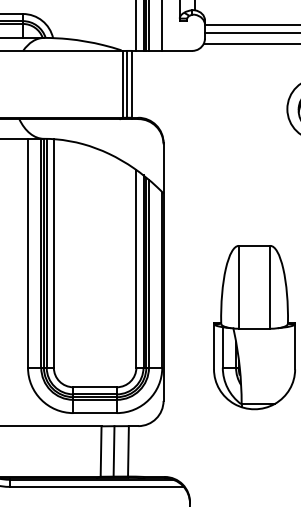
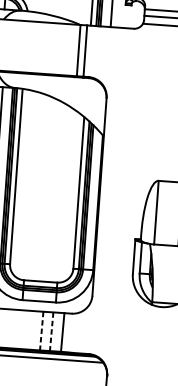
line: (127, 83) -> (82, 50), removed
line: (114, 451) -> (52, 331), solid -> dashed
line: (101, 452) -> (41, 331), solid -> dashed

